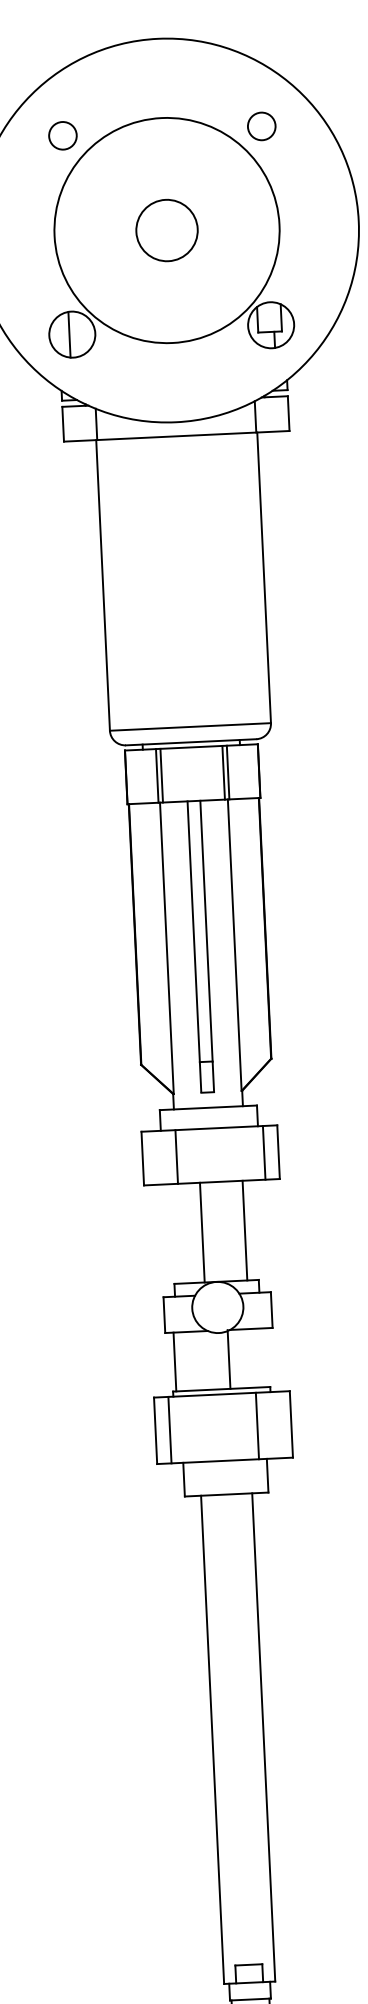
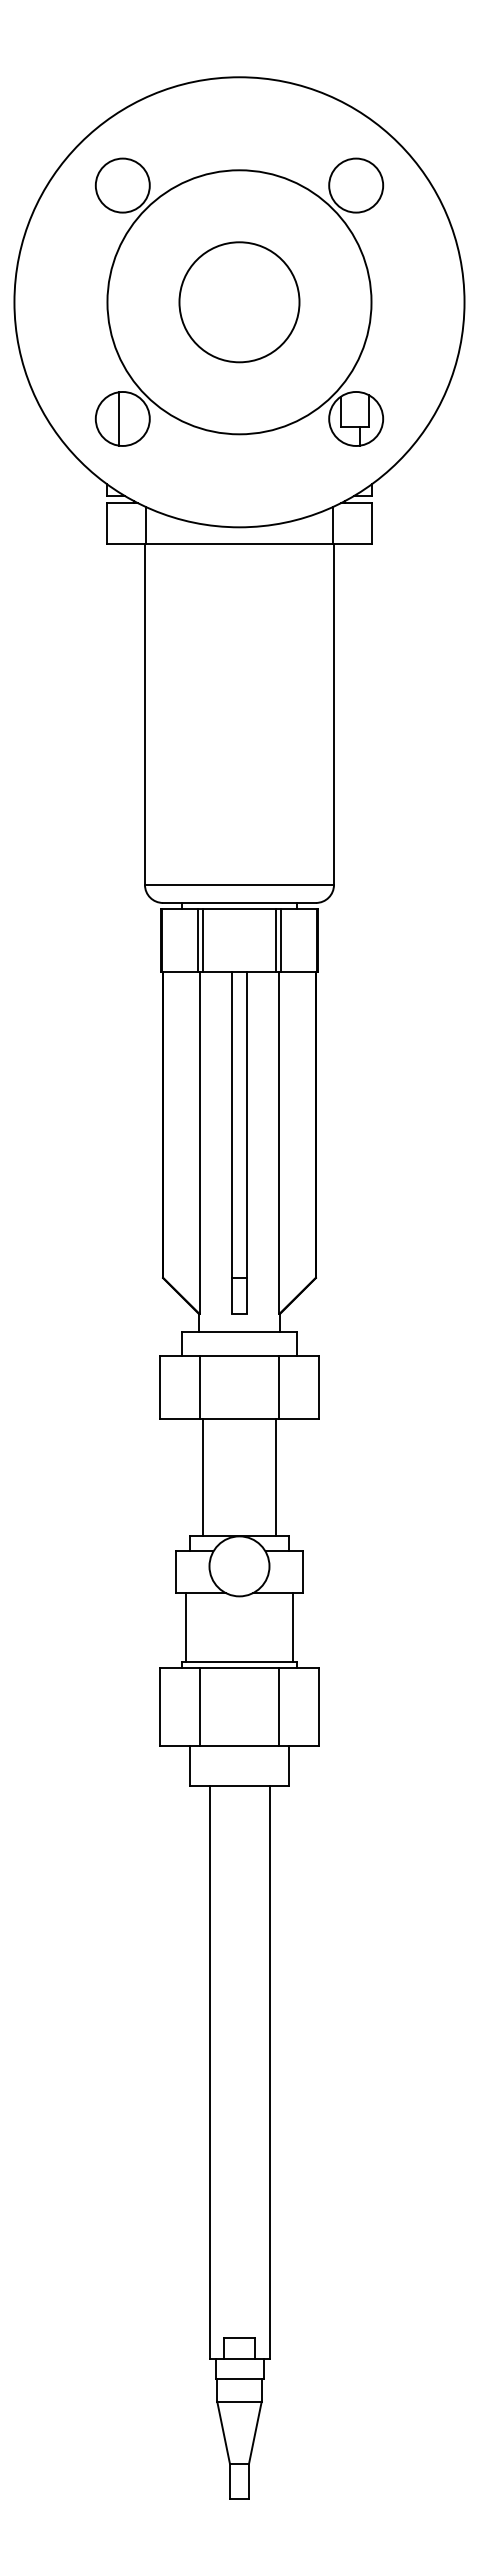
circle: (262, 126) -> (356, 185), size x1.67
circle: (62, 135) -> (122, 185), size x1.67
circle: (167, 230) -> (239, 302), size x1.67
line: (264, 1152) -> (279, 1387), moved
line: (202, 1232) -> (203, 1477), moved
line: (228, 1359) -> (292, 1627), moved
line: (169, 1430) -> (199, 1707), moved

